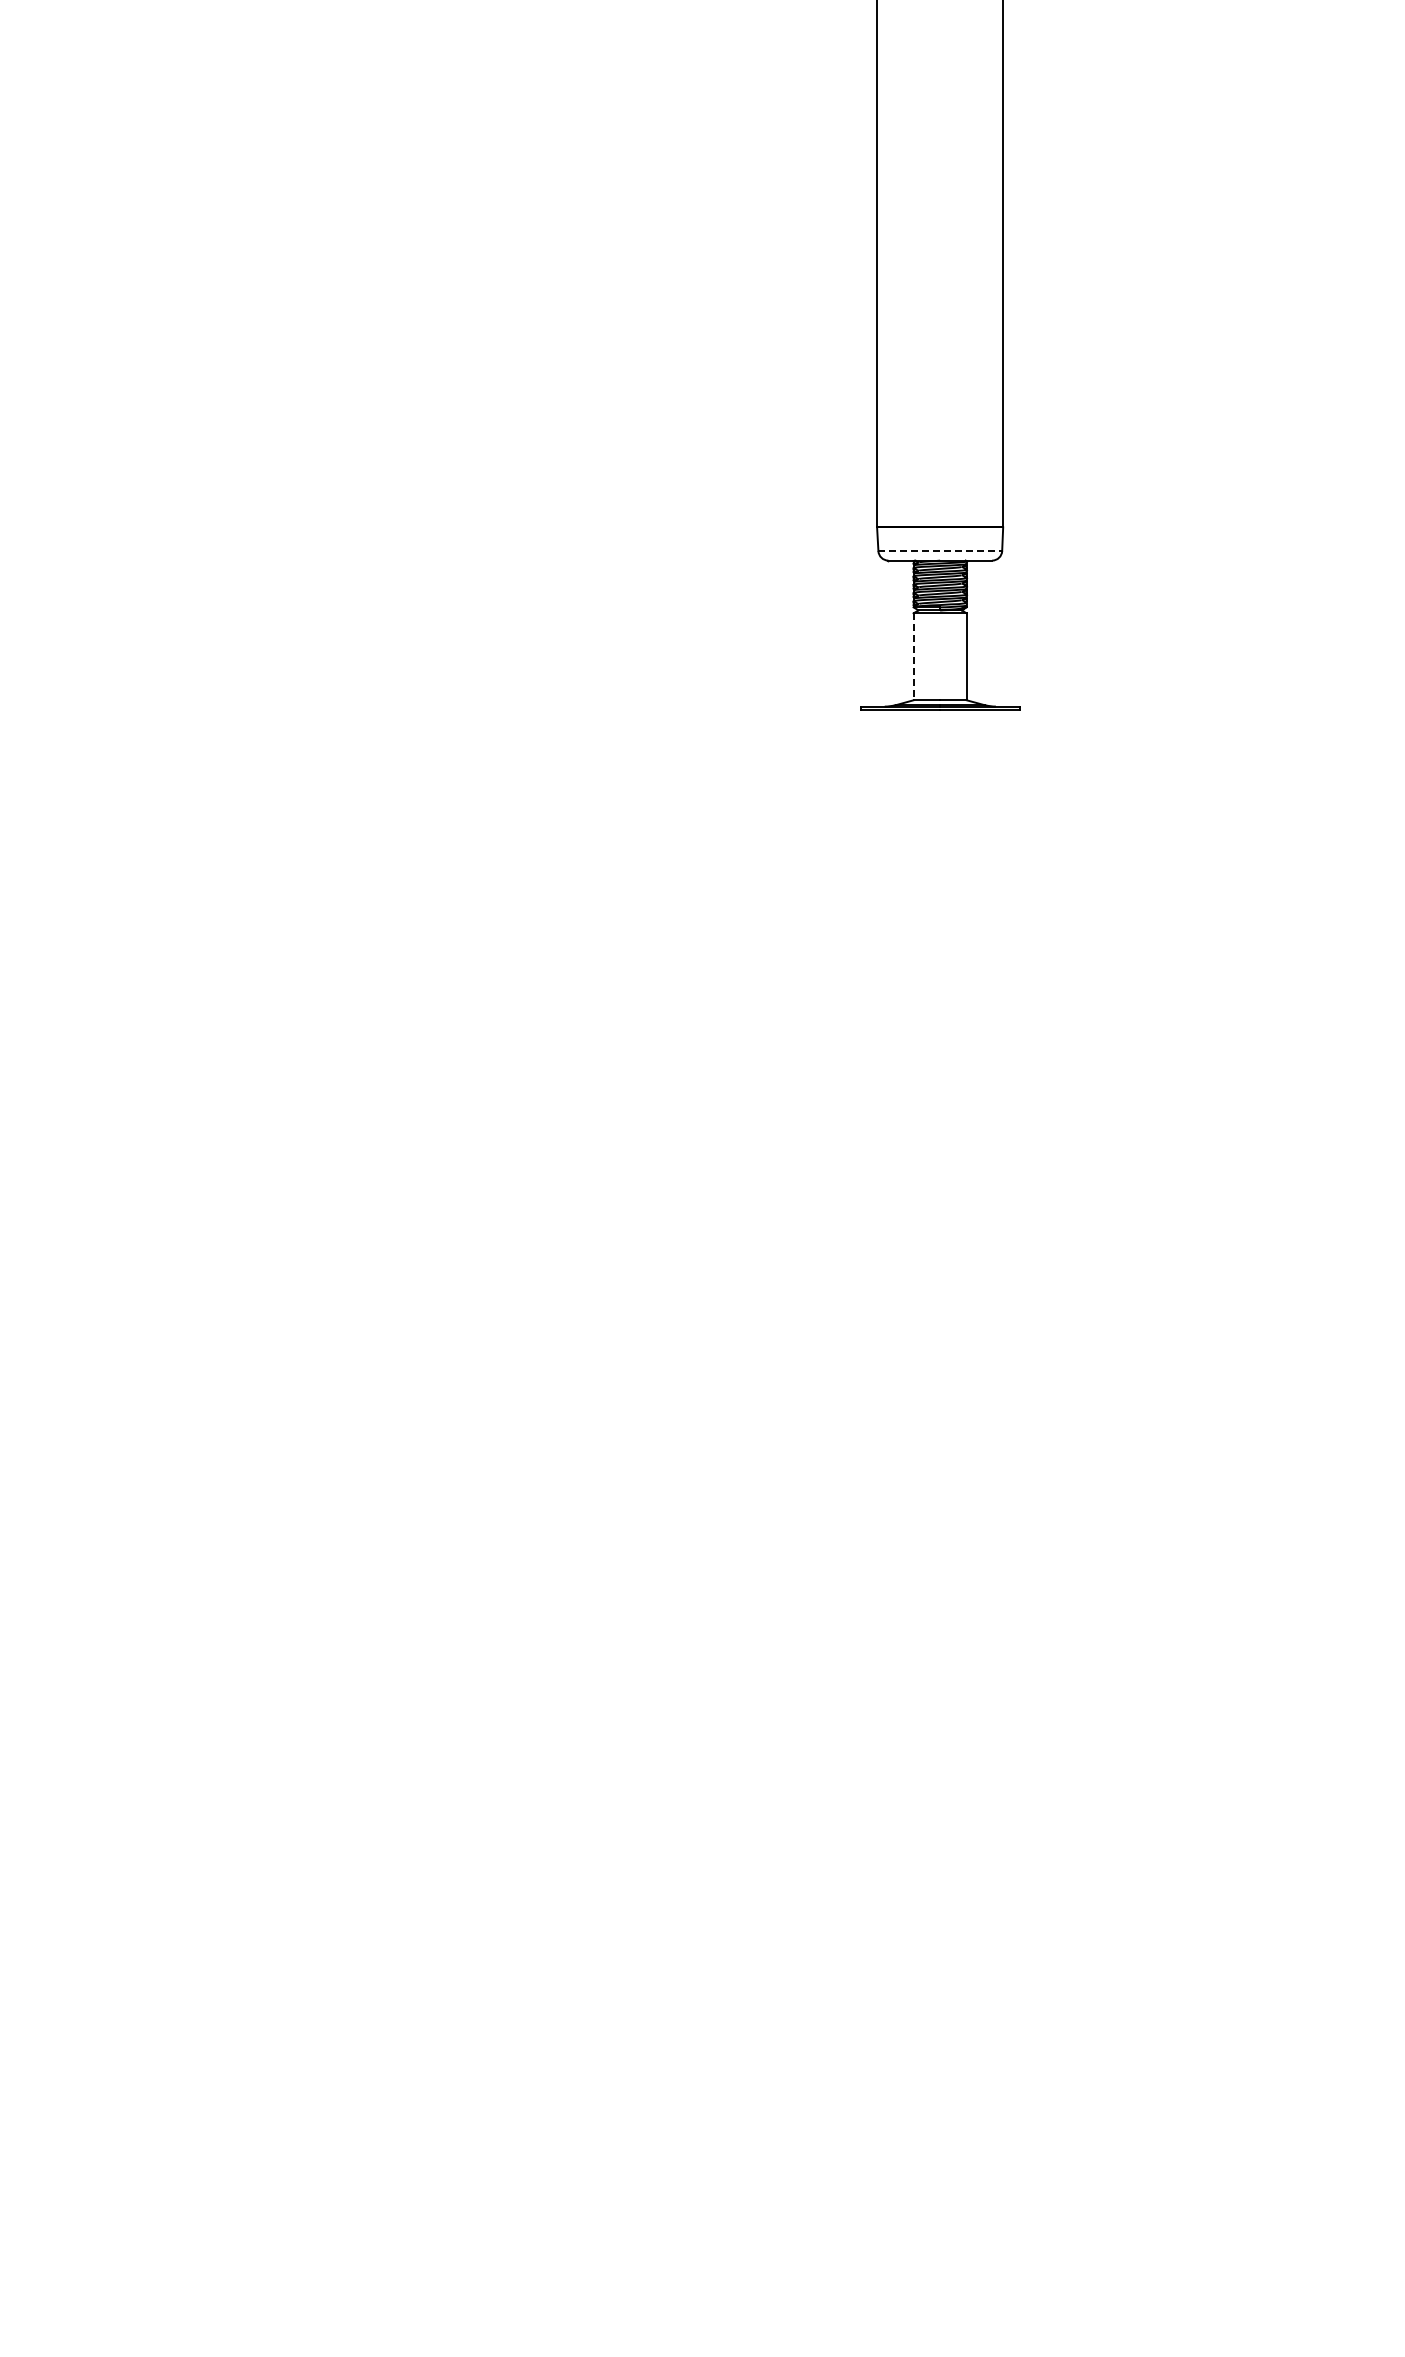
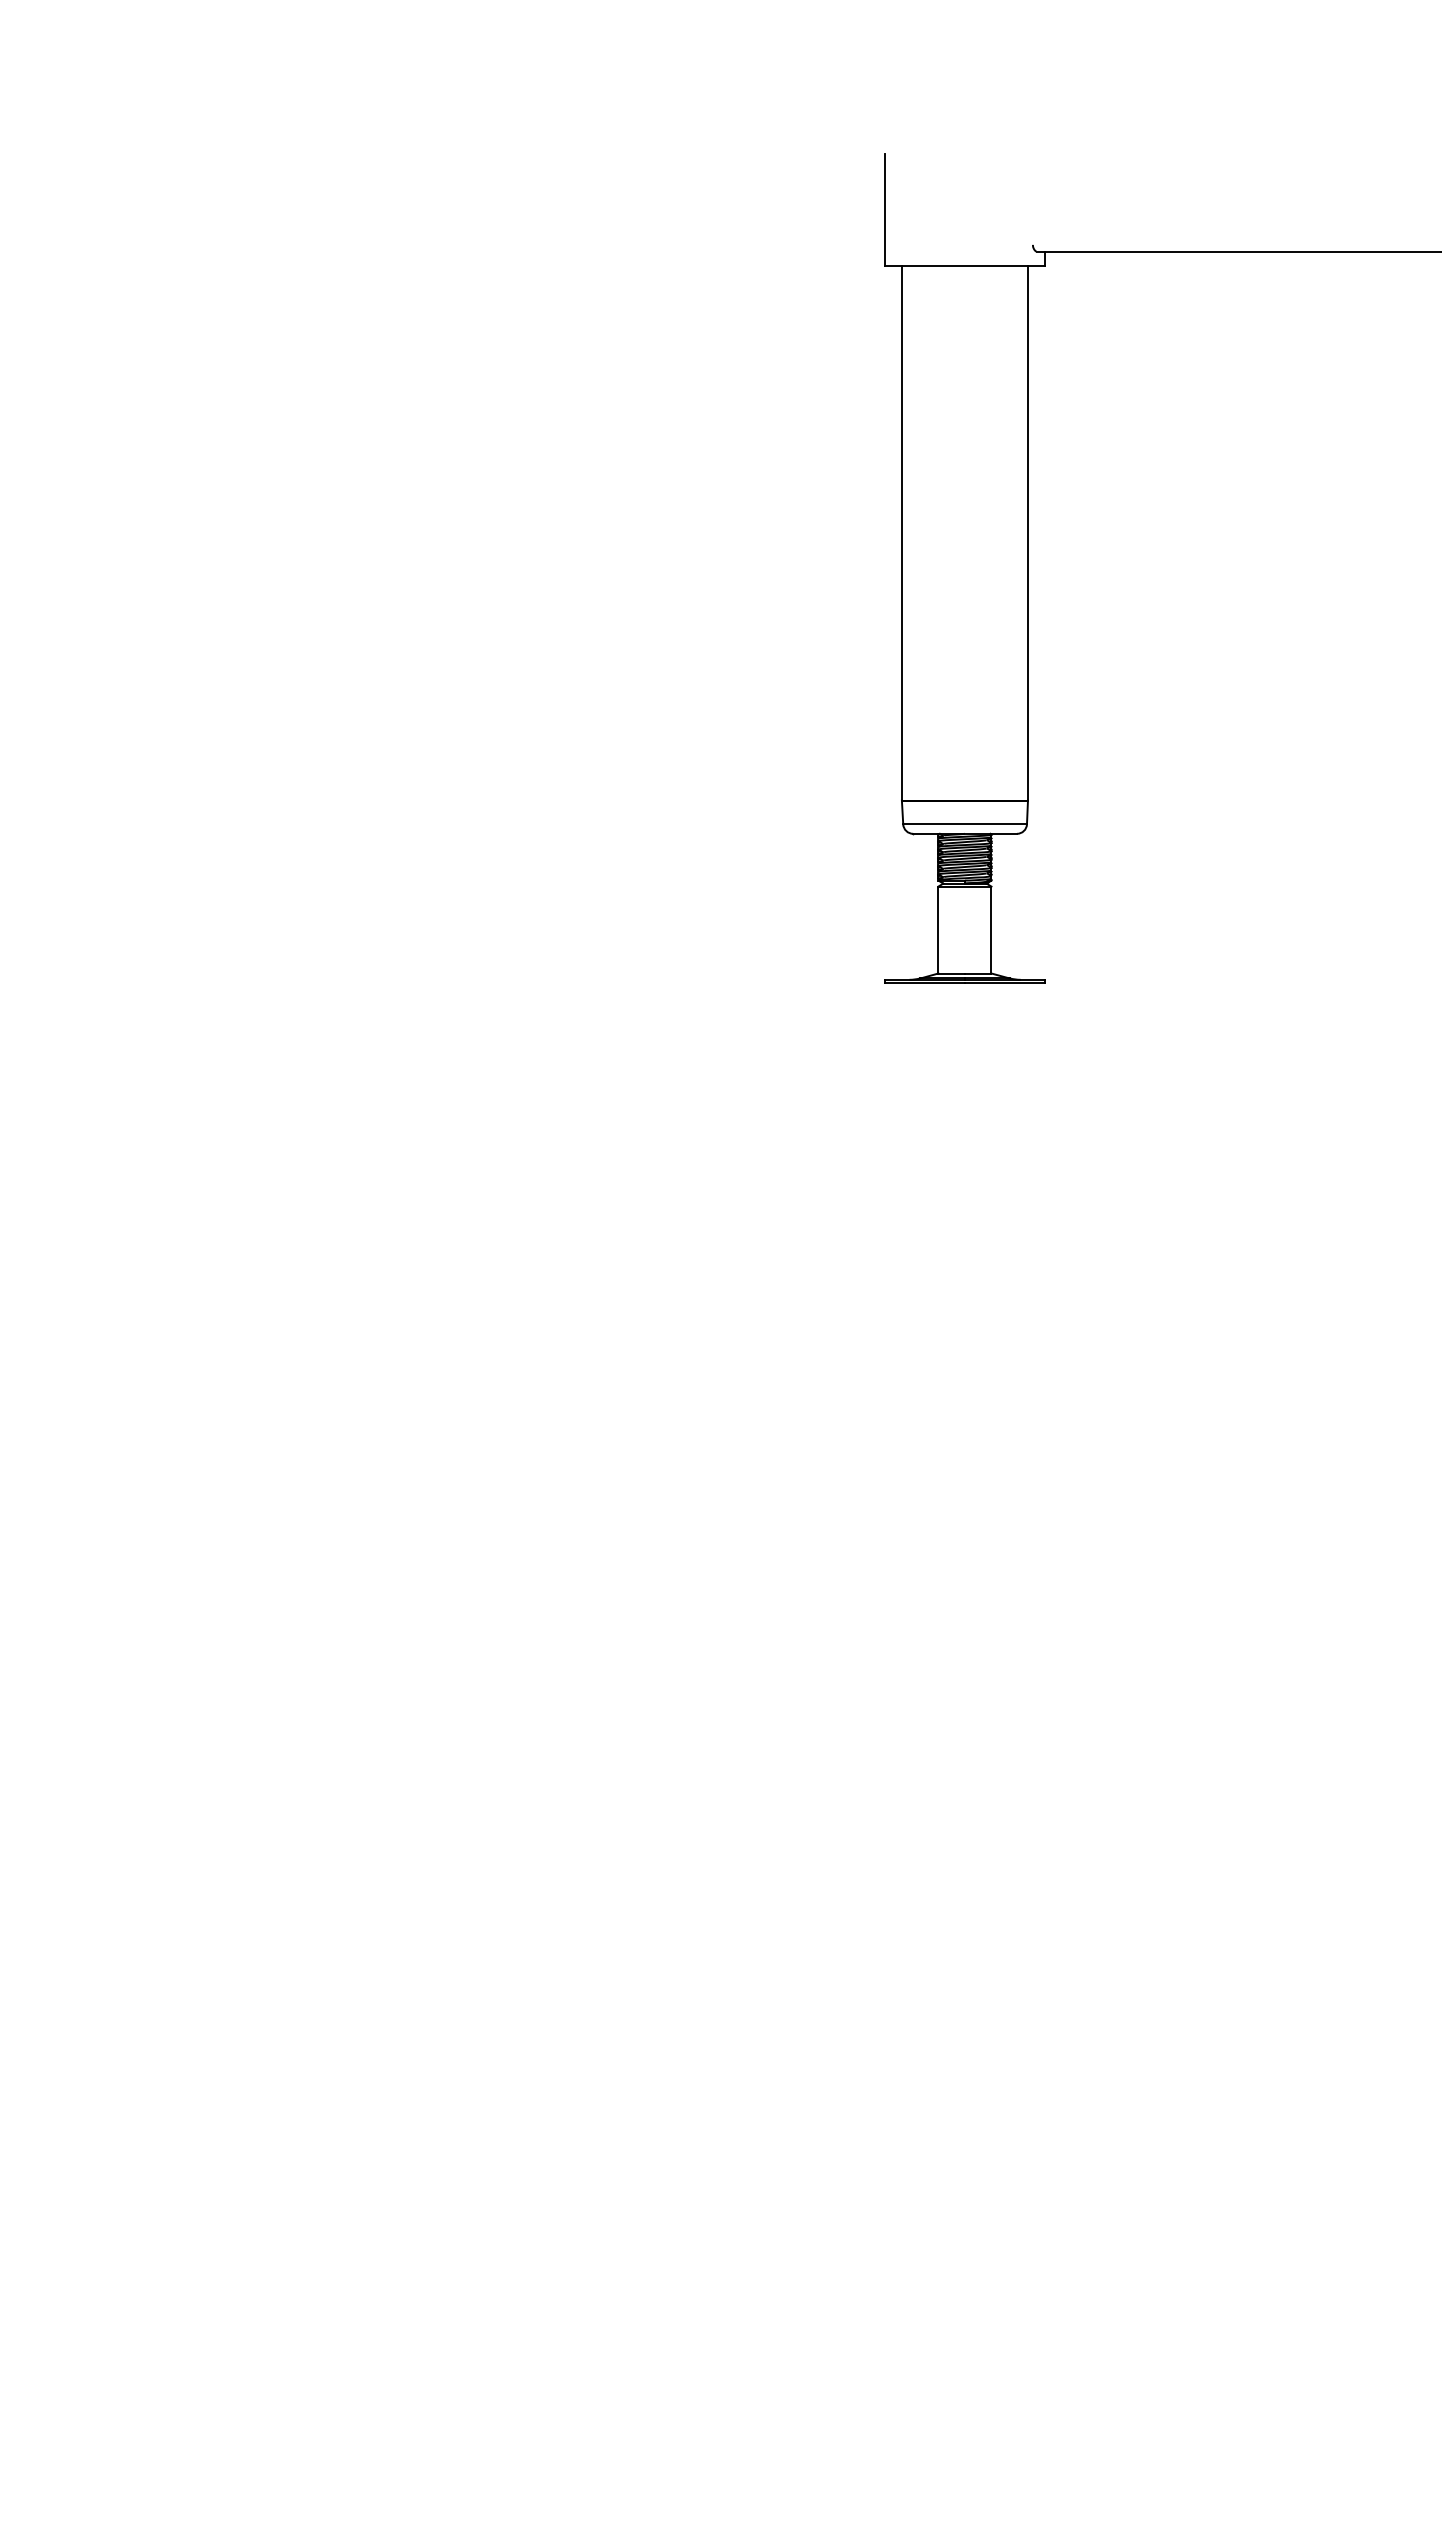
line: (940, 551) -> (965, 824), dashed -> solid
line: (913, 657) -> (938, 930), dashed -> solid

